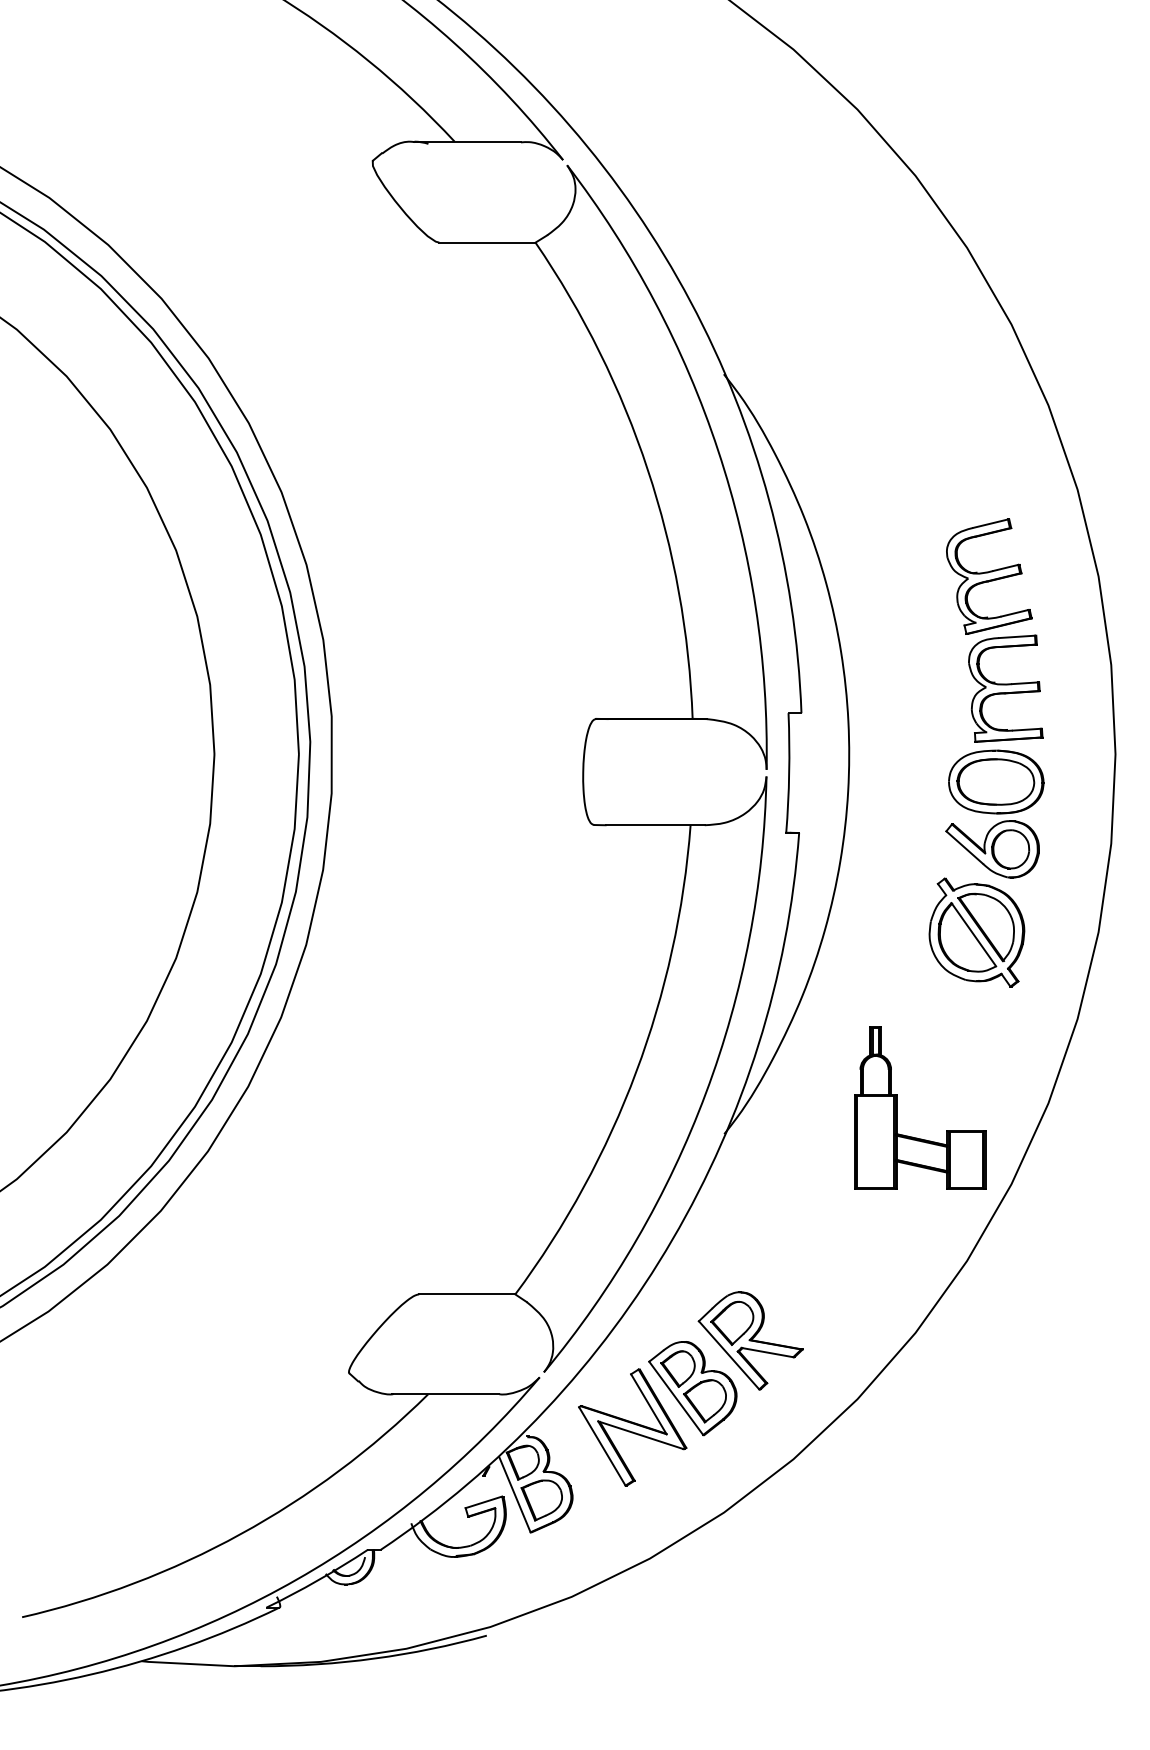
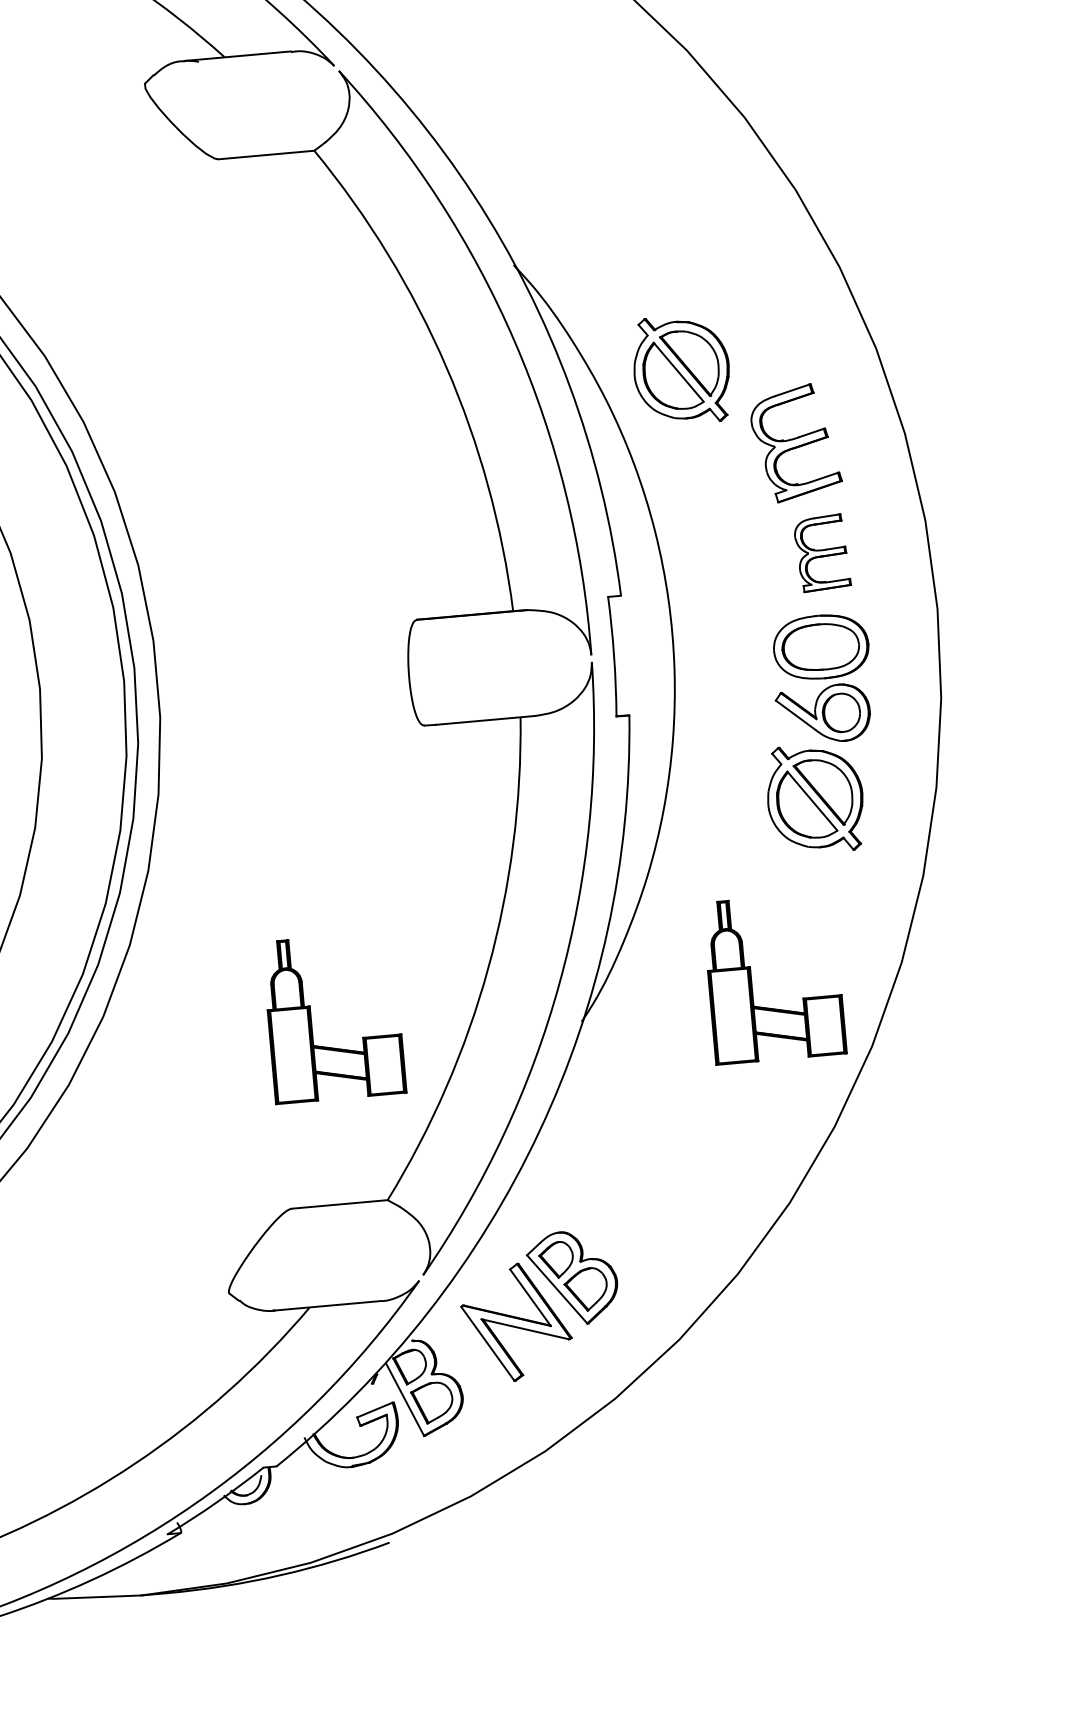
part: (881, 493) -> (681, 369), added
part: (1005, 688) -> (822, 553), size x0.7
part: (455, 1107) -> (311, 1019), added
part: (750, 1340) -> (626, 1225), removed

